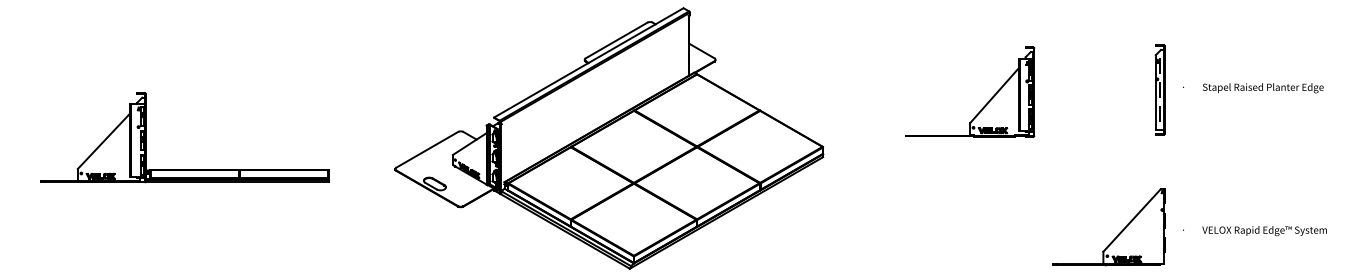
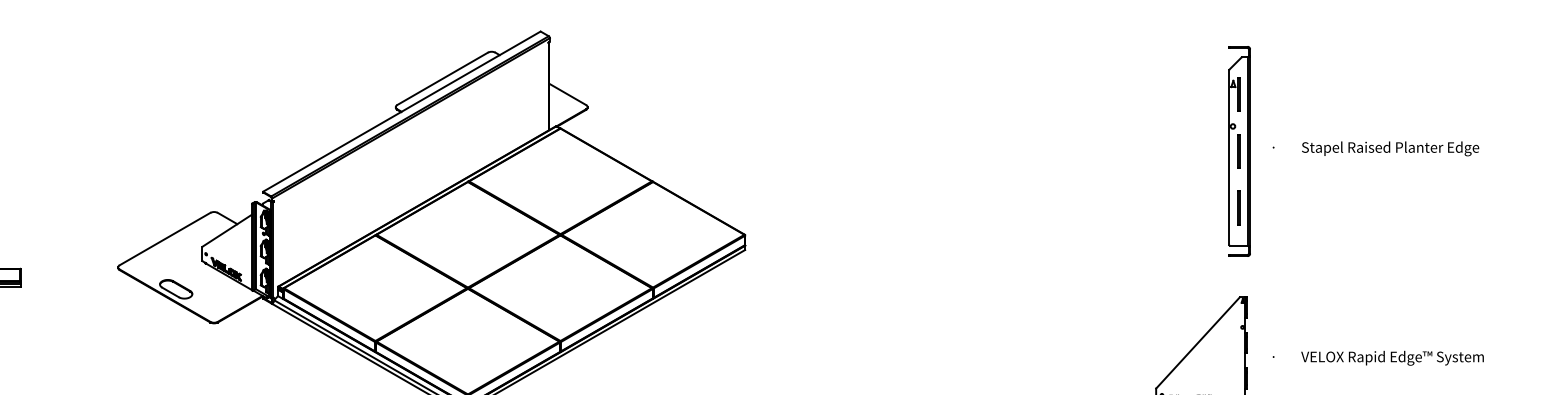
part: (1159, 89) -> (1238, 150), size x1.6
part: (984, 105) -> (981, 174), removed

